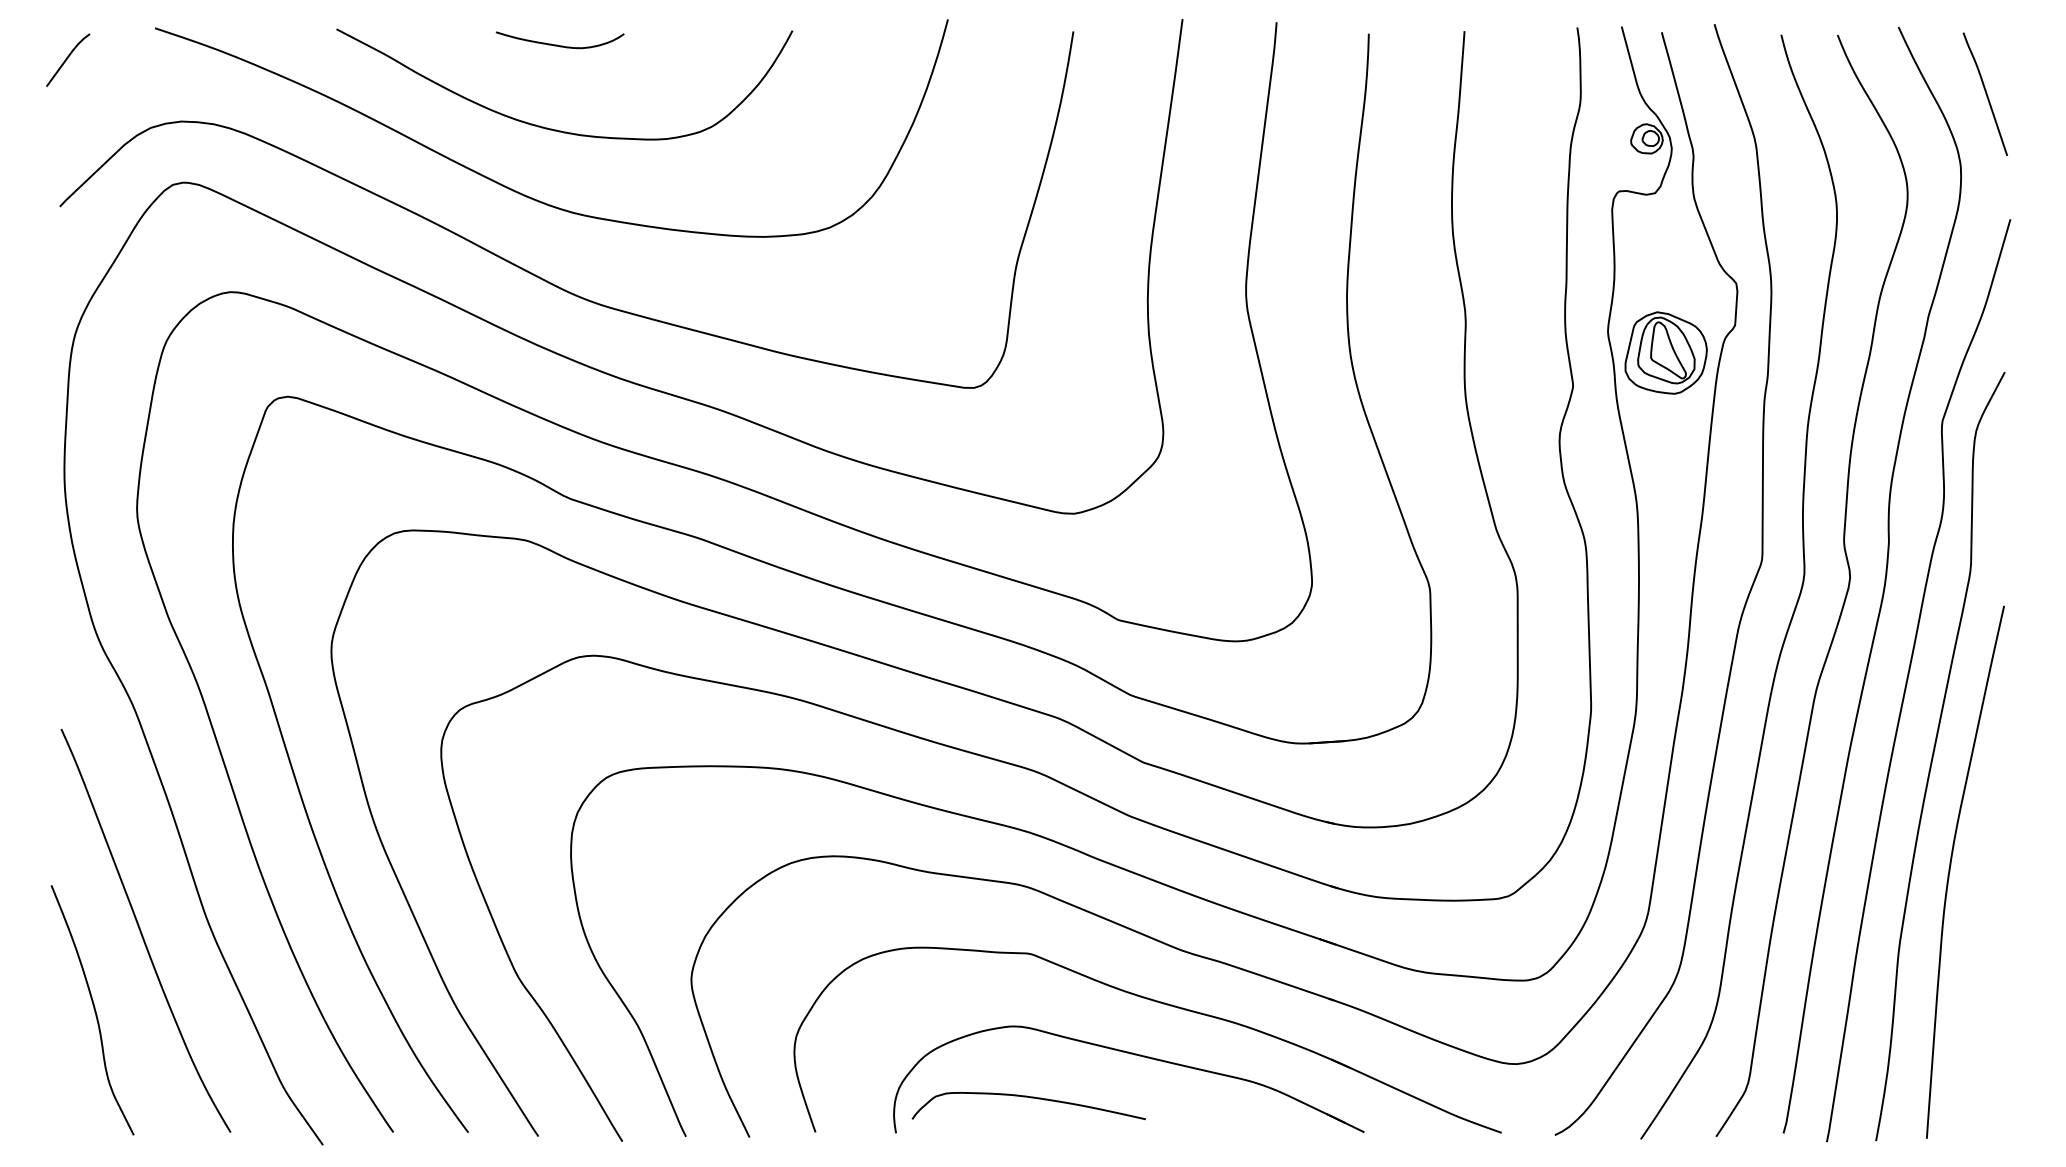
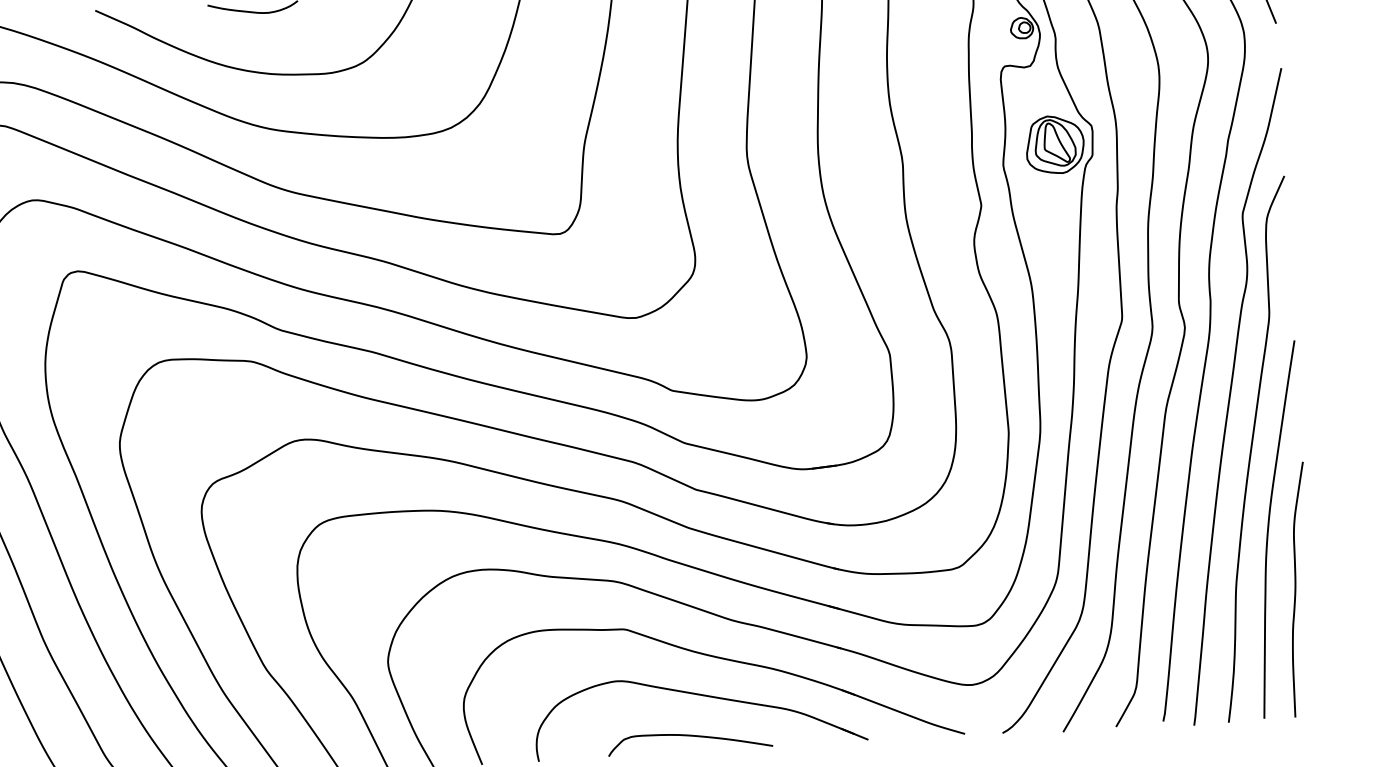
part: (1665, 352) -> (1054, 144), moved
curve: (1983, 958) -> (1296, 589), added
curve: (1030, 1098) -> (691, 736), moved

